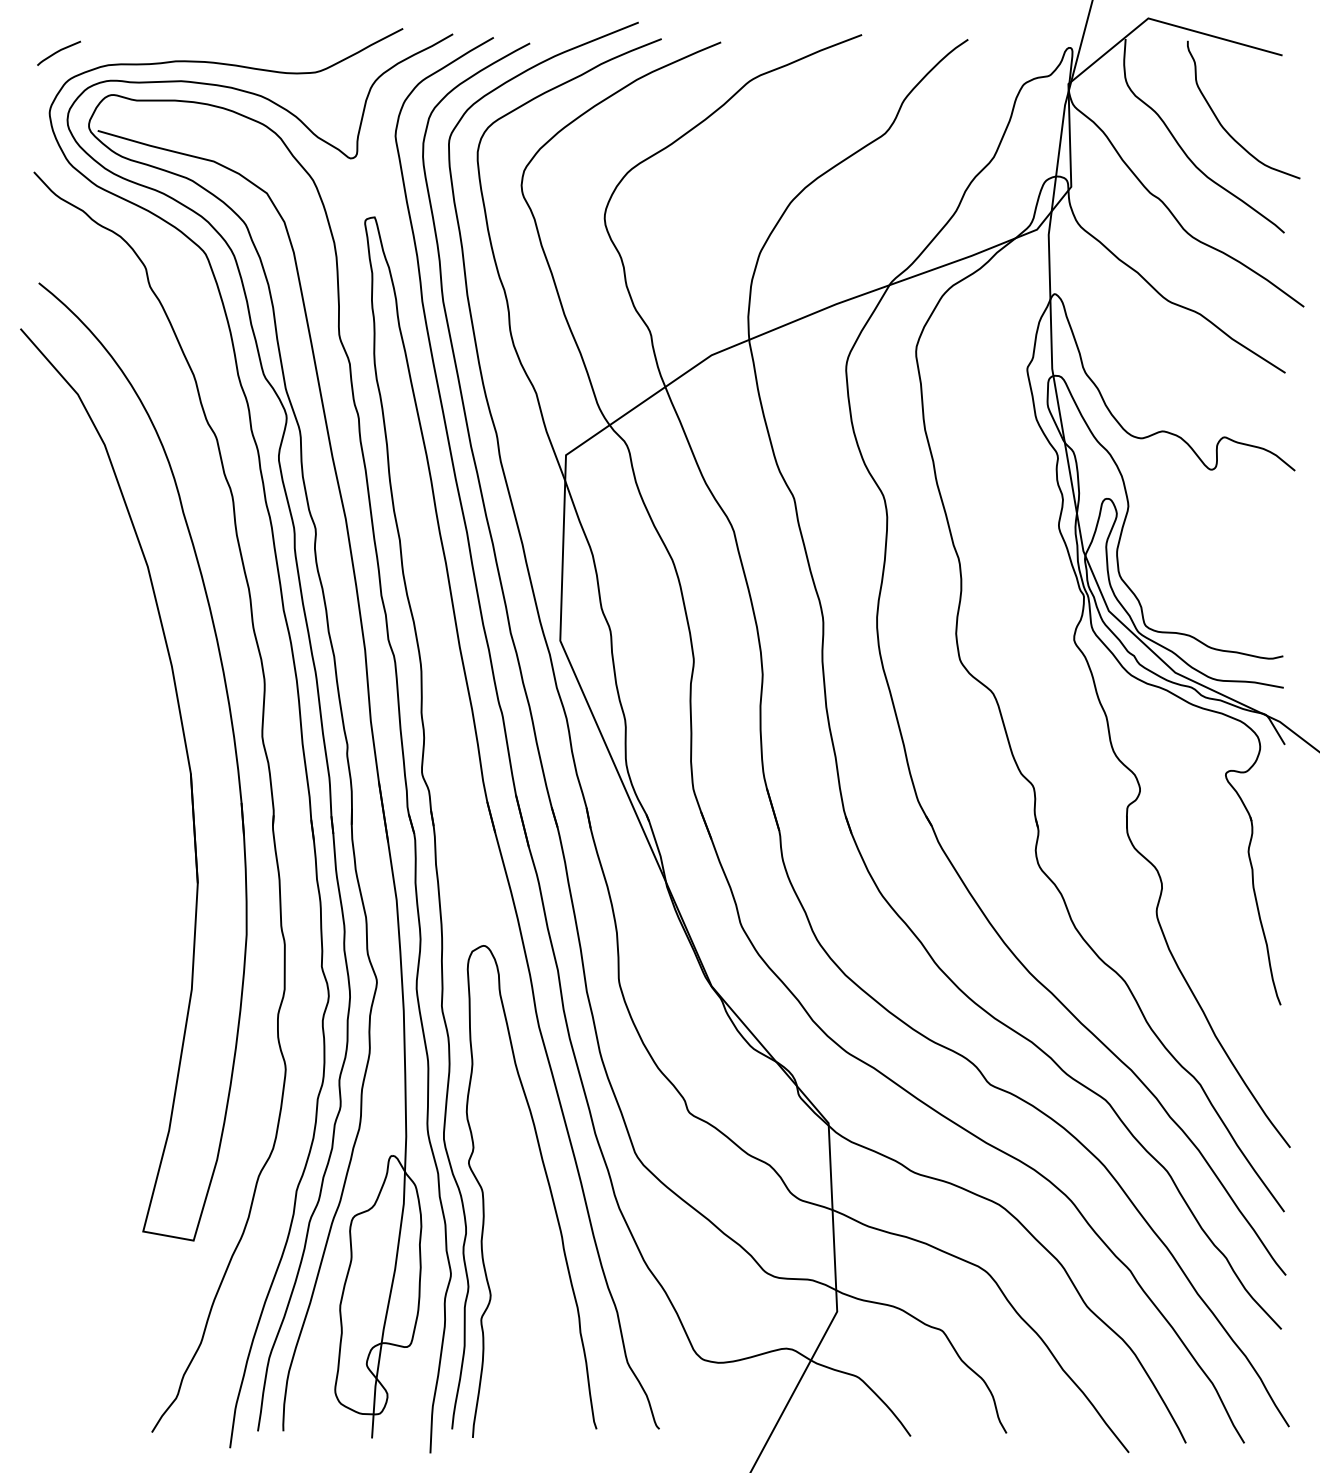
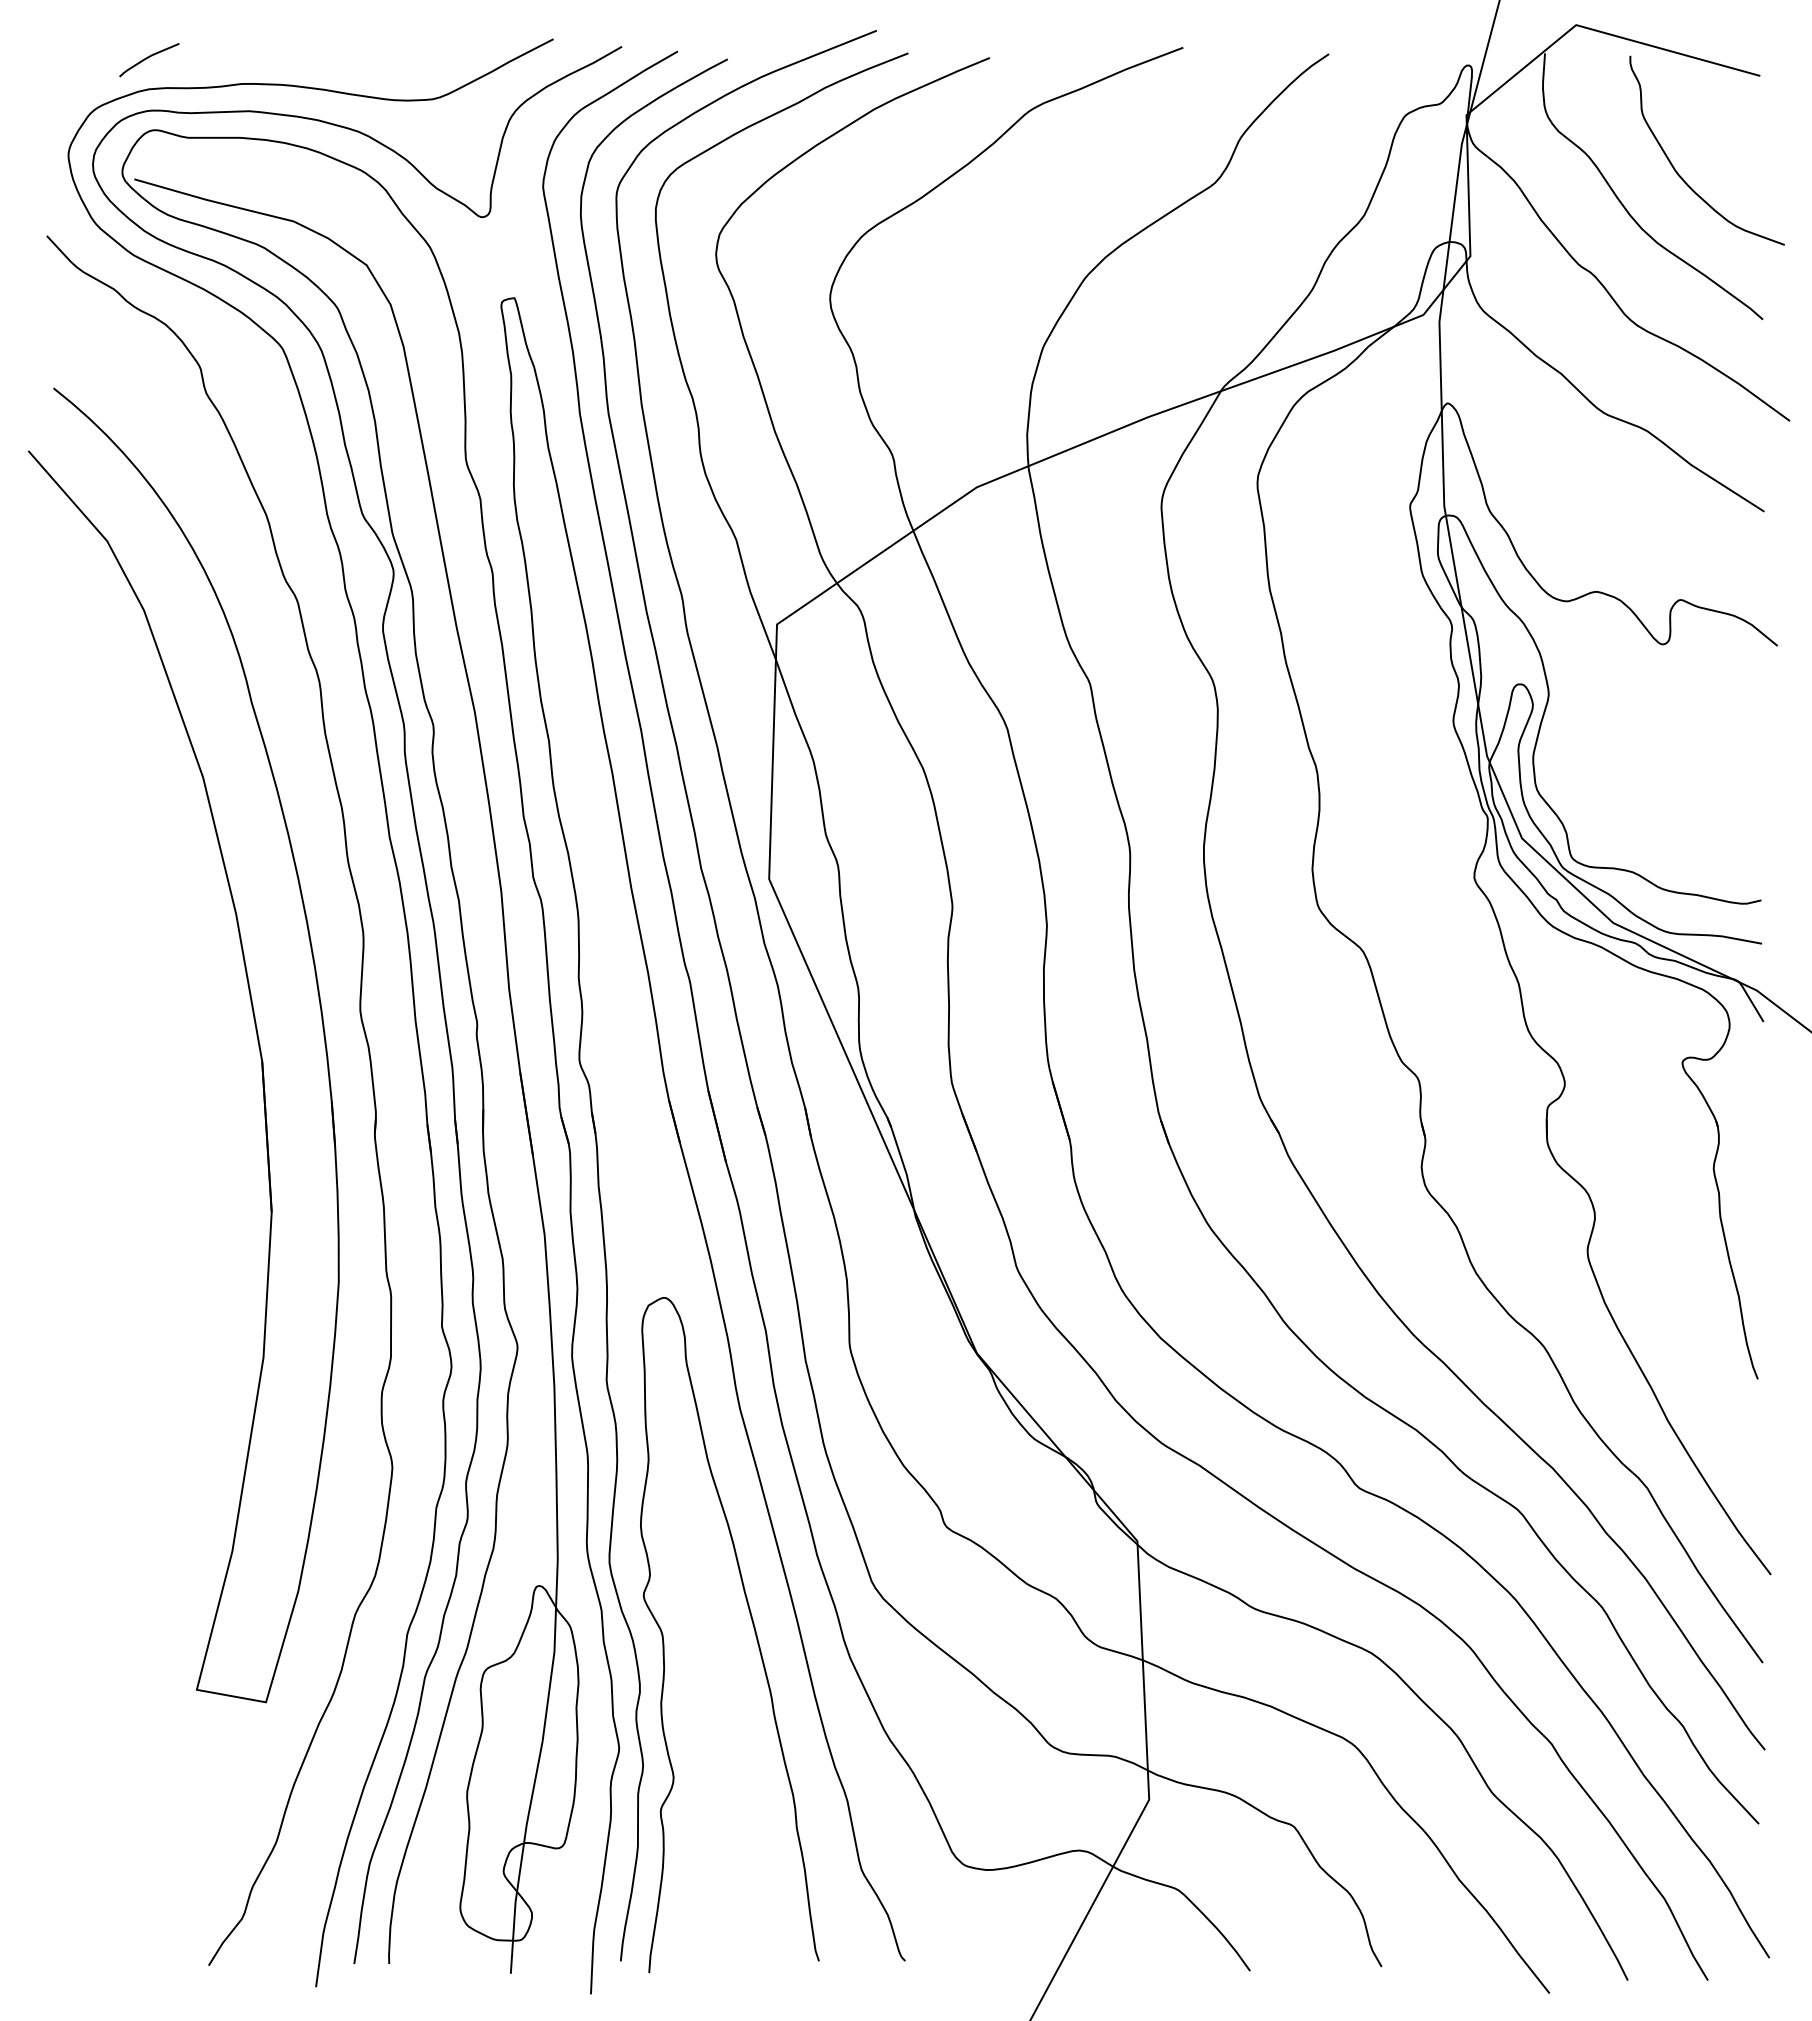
curve: (58, 52) -> (148, 58), moved

